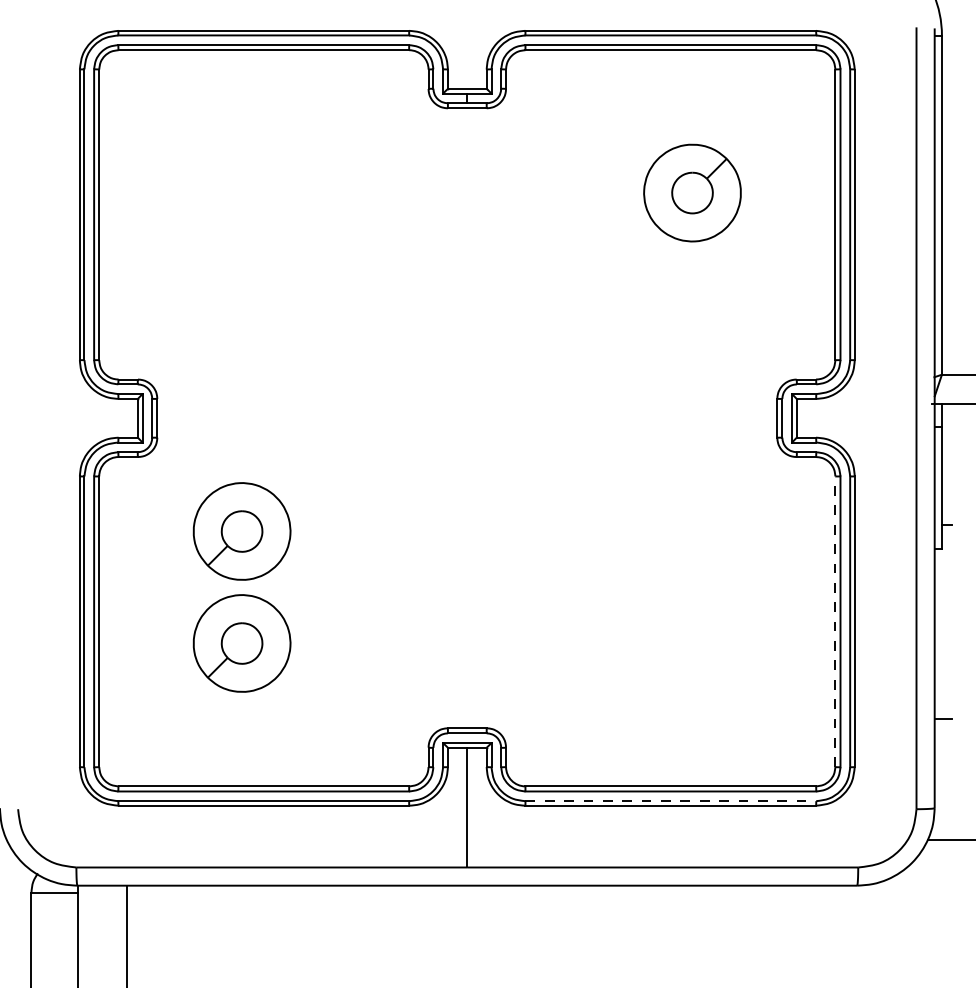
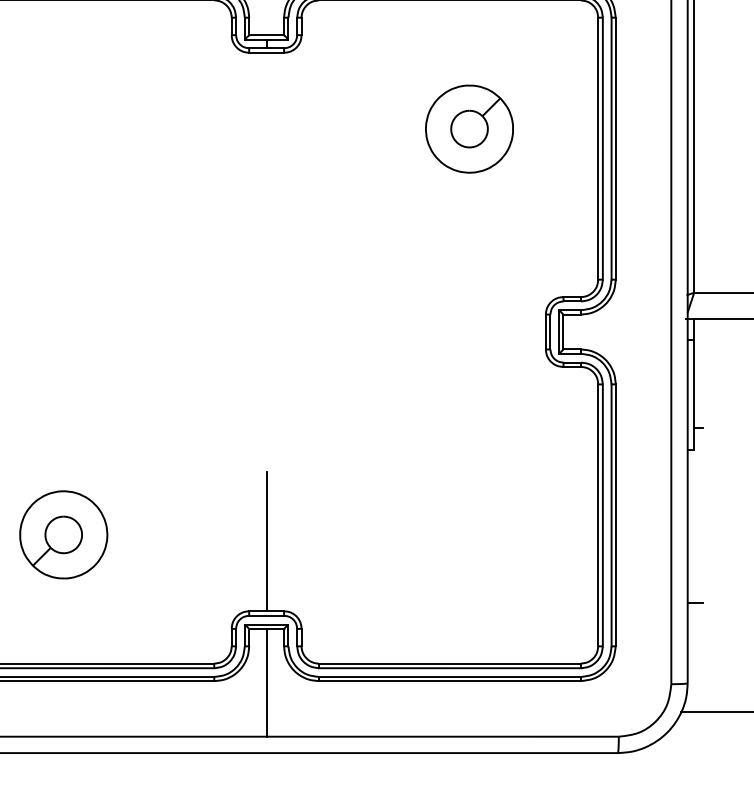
part: (241, 531) -> (63, 434), removed
line: (835, 621) -> (598, 515), dashed -> solid
line: (467, 650) -> (266, 541), added
line: (671, 801) -> (450, 677), dashed -> solid

